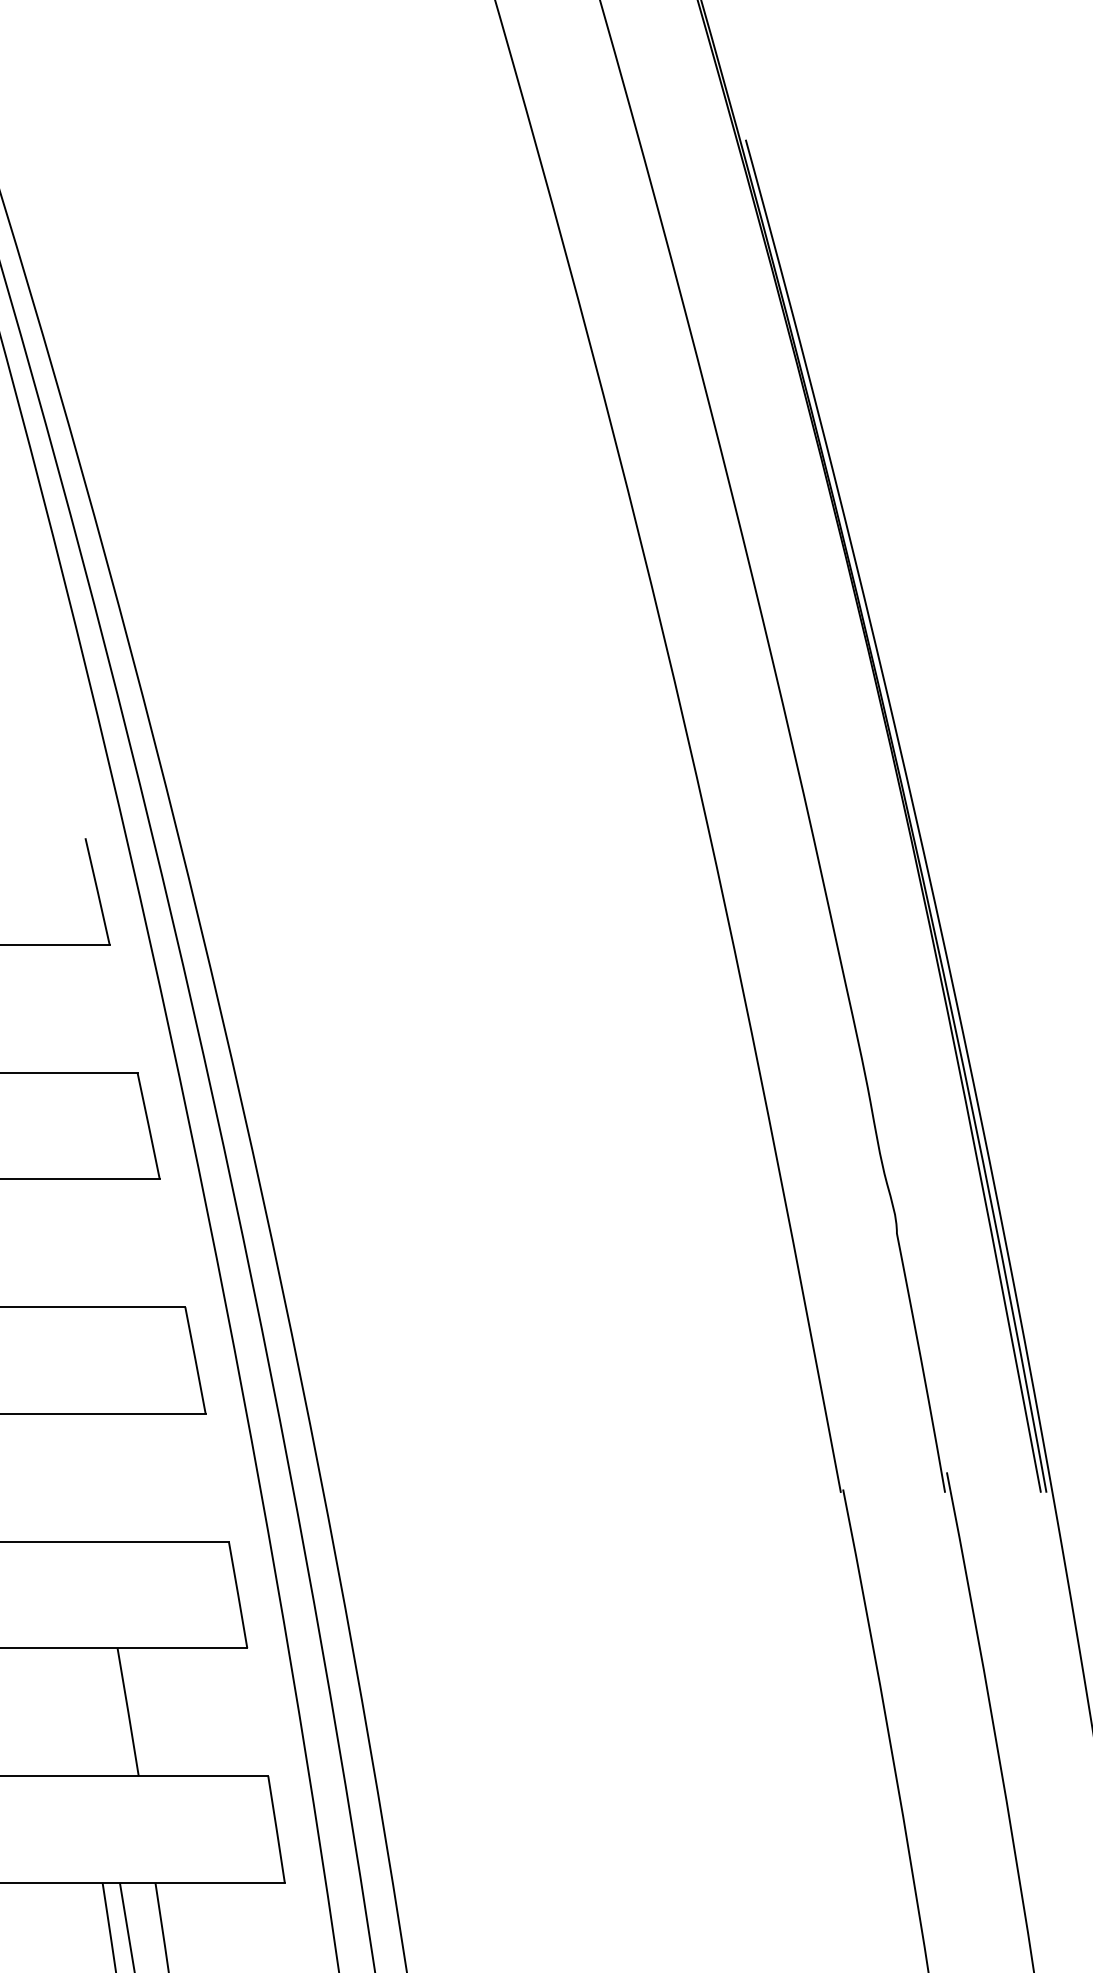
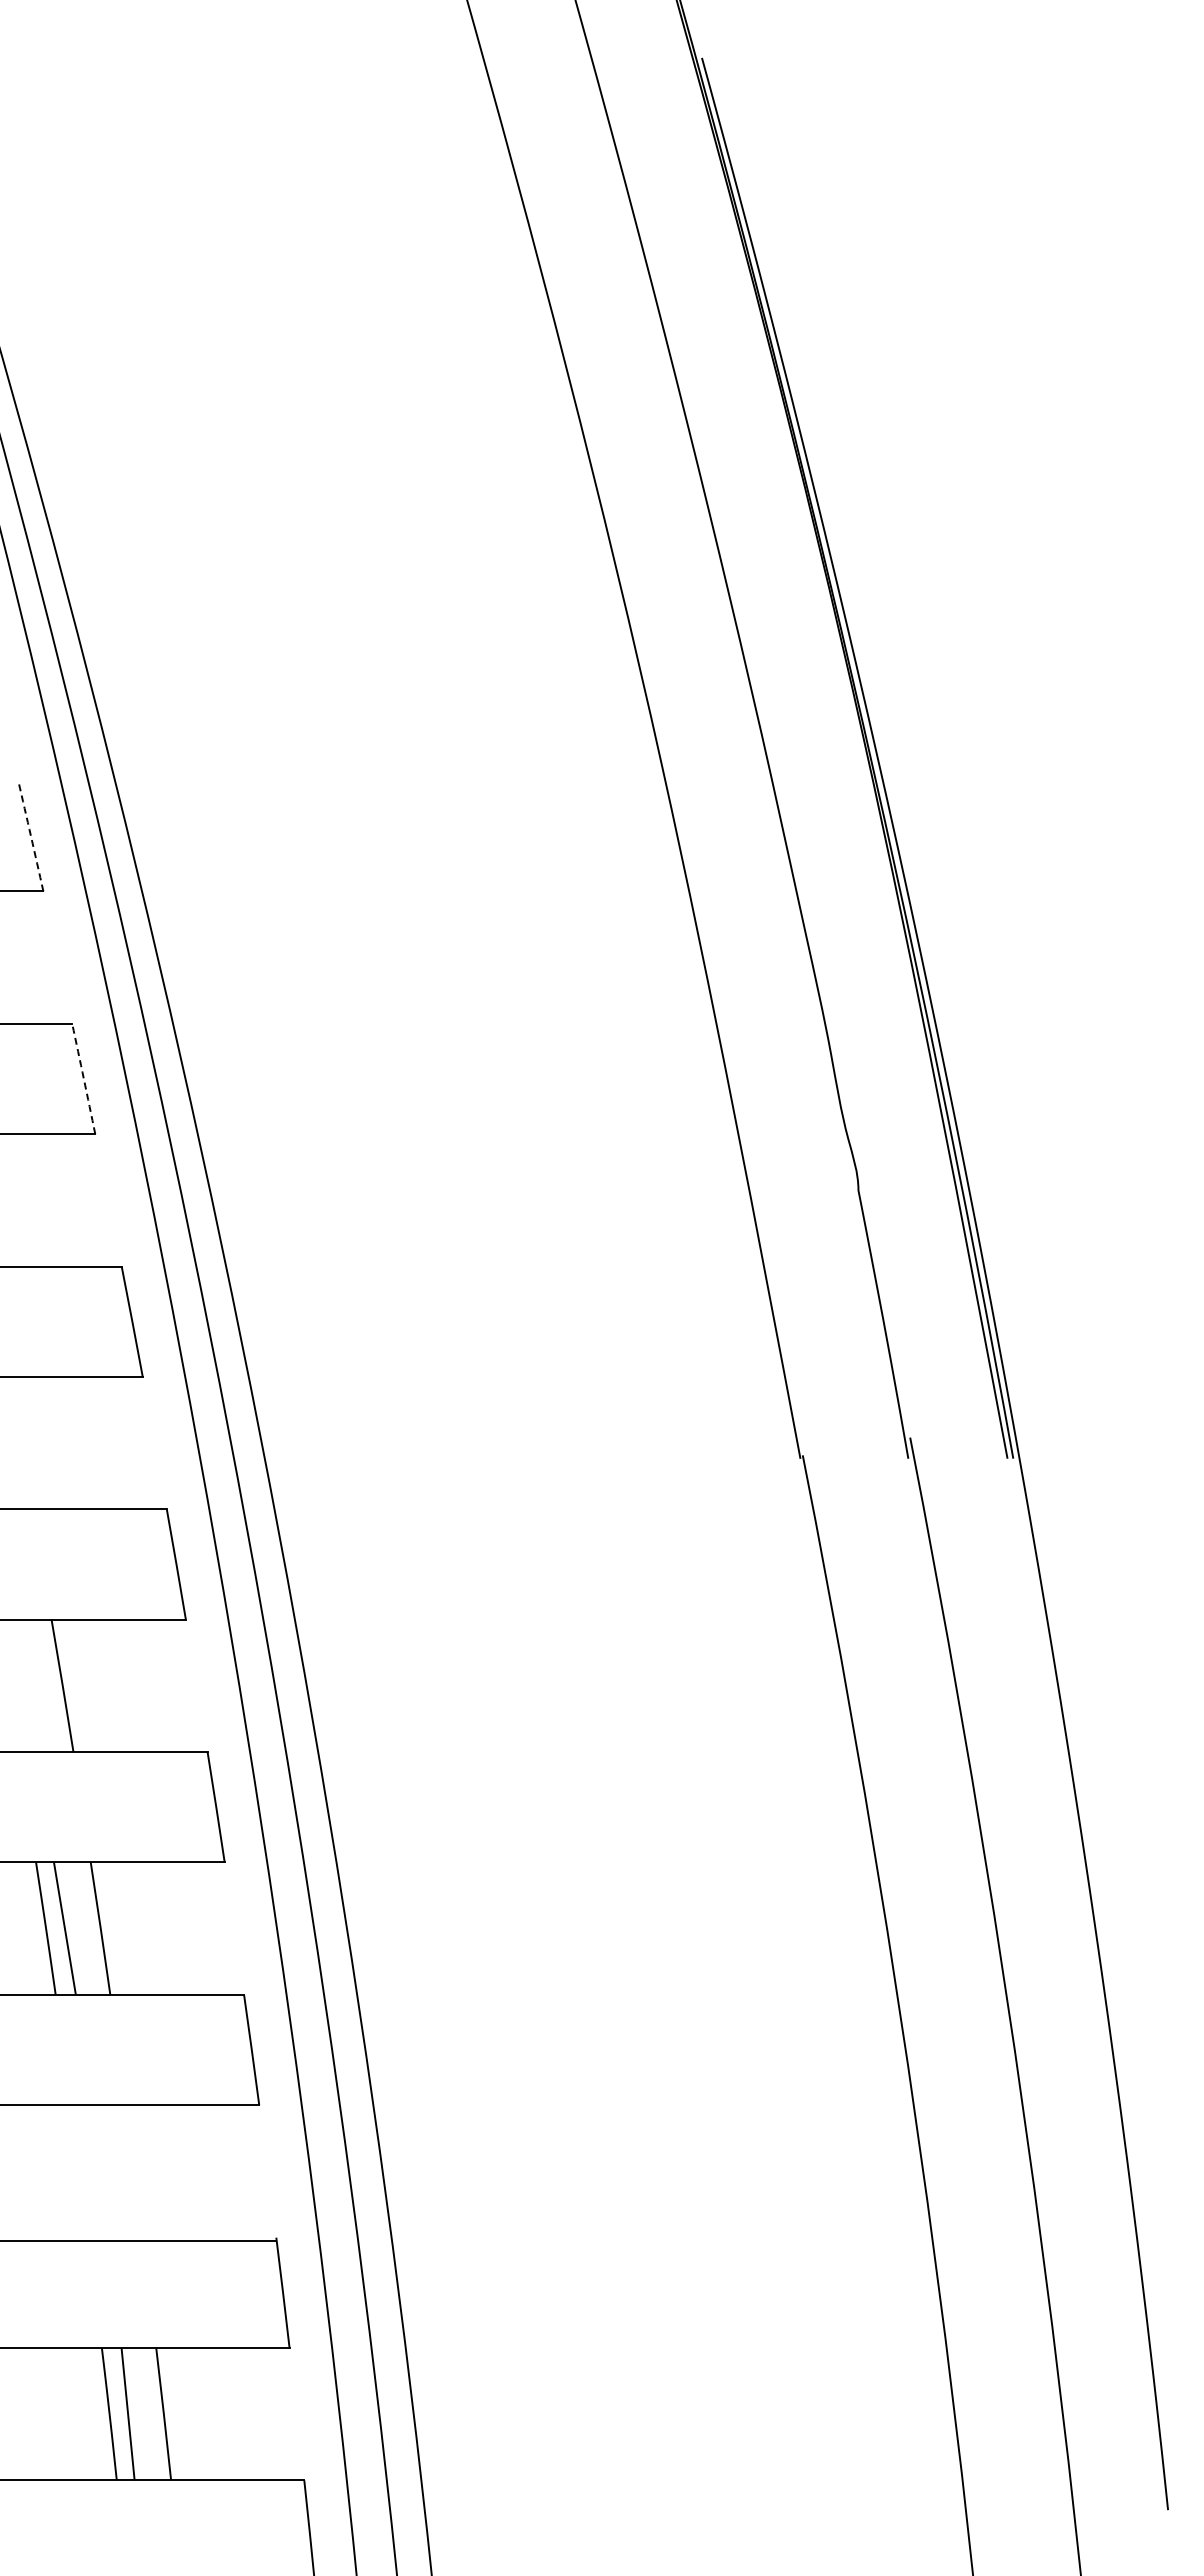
arc: (97, 891) -> (30, 836), solid -> dashed
arc: (148, 1126) -> (83, 1079), solid -> dashed

